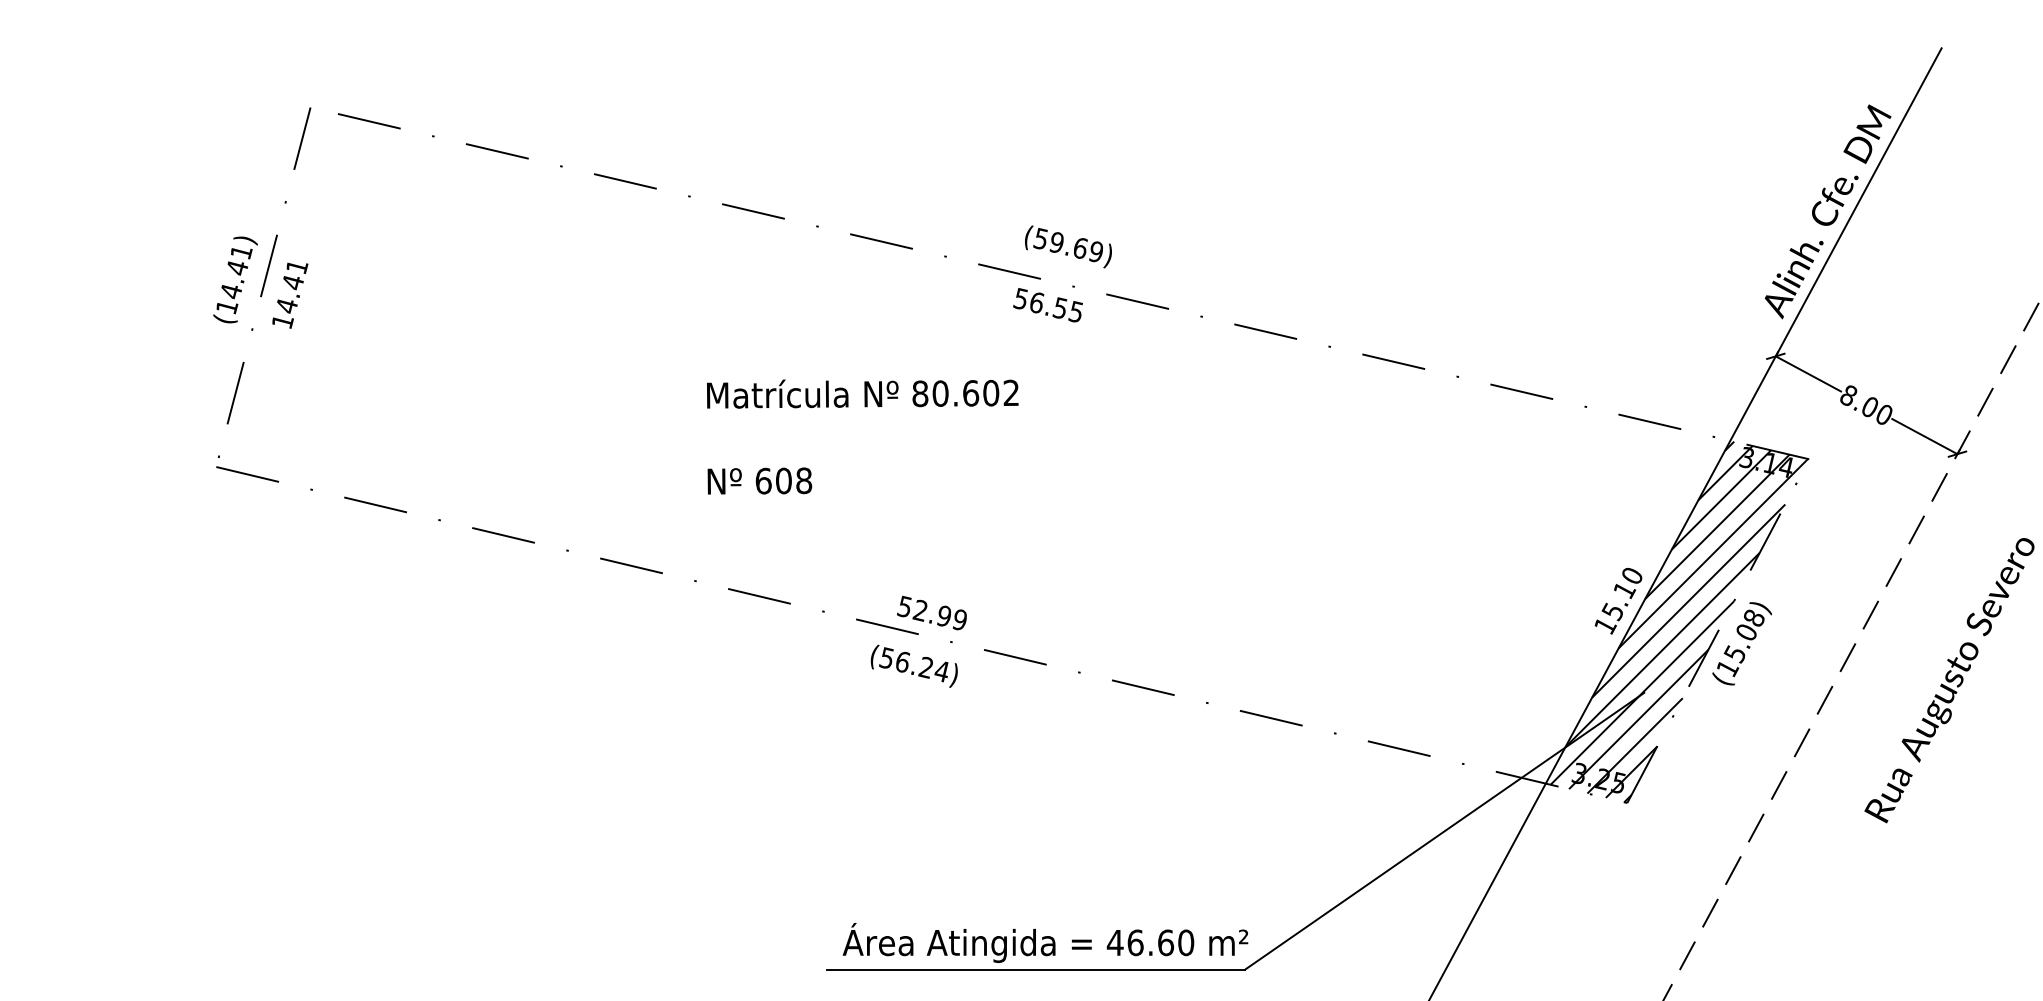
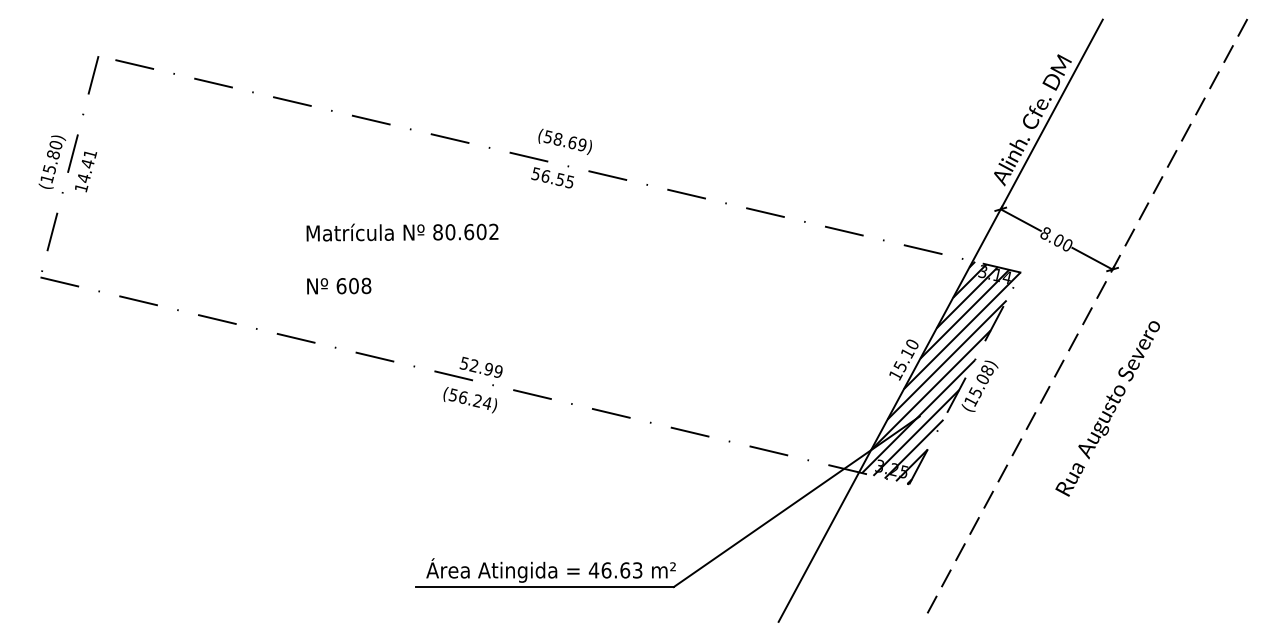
text: (1055, 242) -> (557, 139), (59.69) -> (58.69)
text: (235, 272) -> (52, 157), (14.41) -> (15.80)
text: (862, 436) -> (402, 258), moved
text: (1185, 942) -> (637, 570), 46.60 -> 46.63

